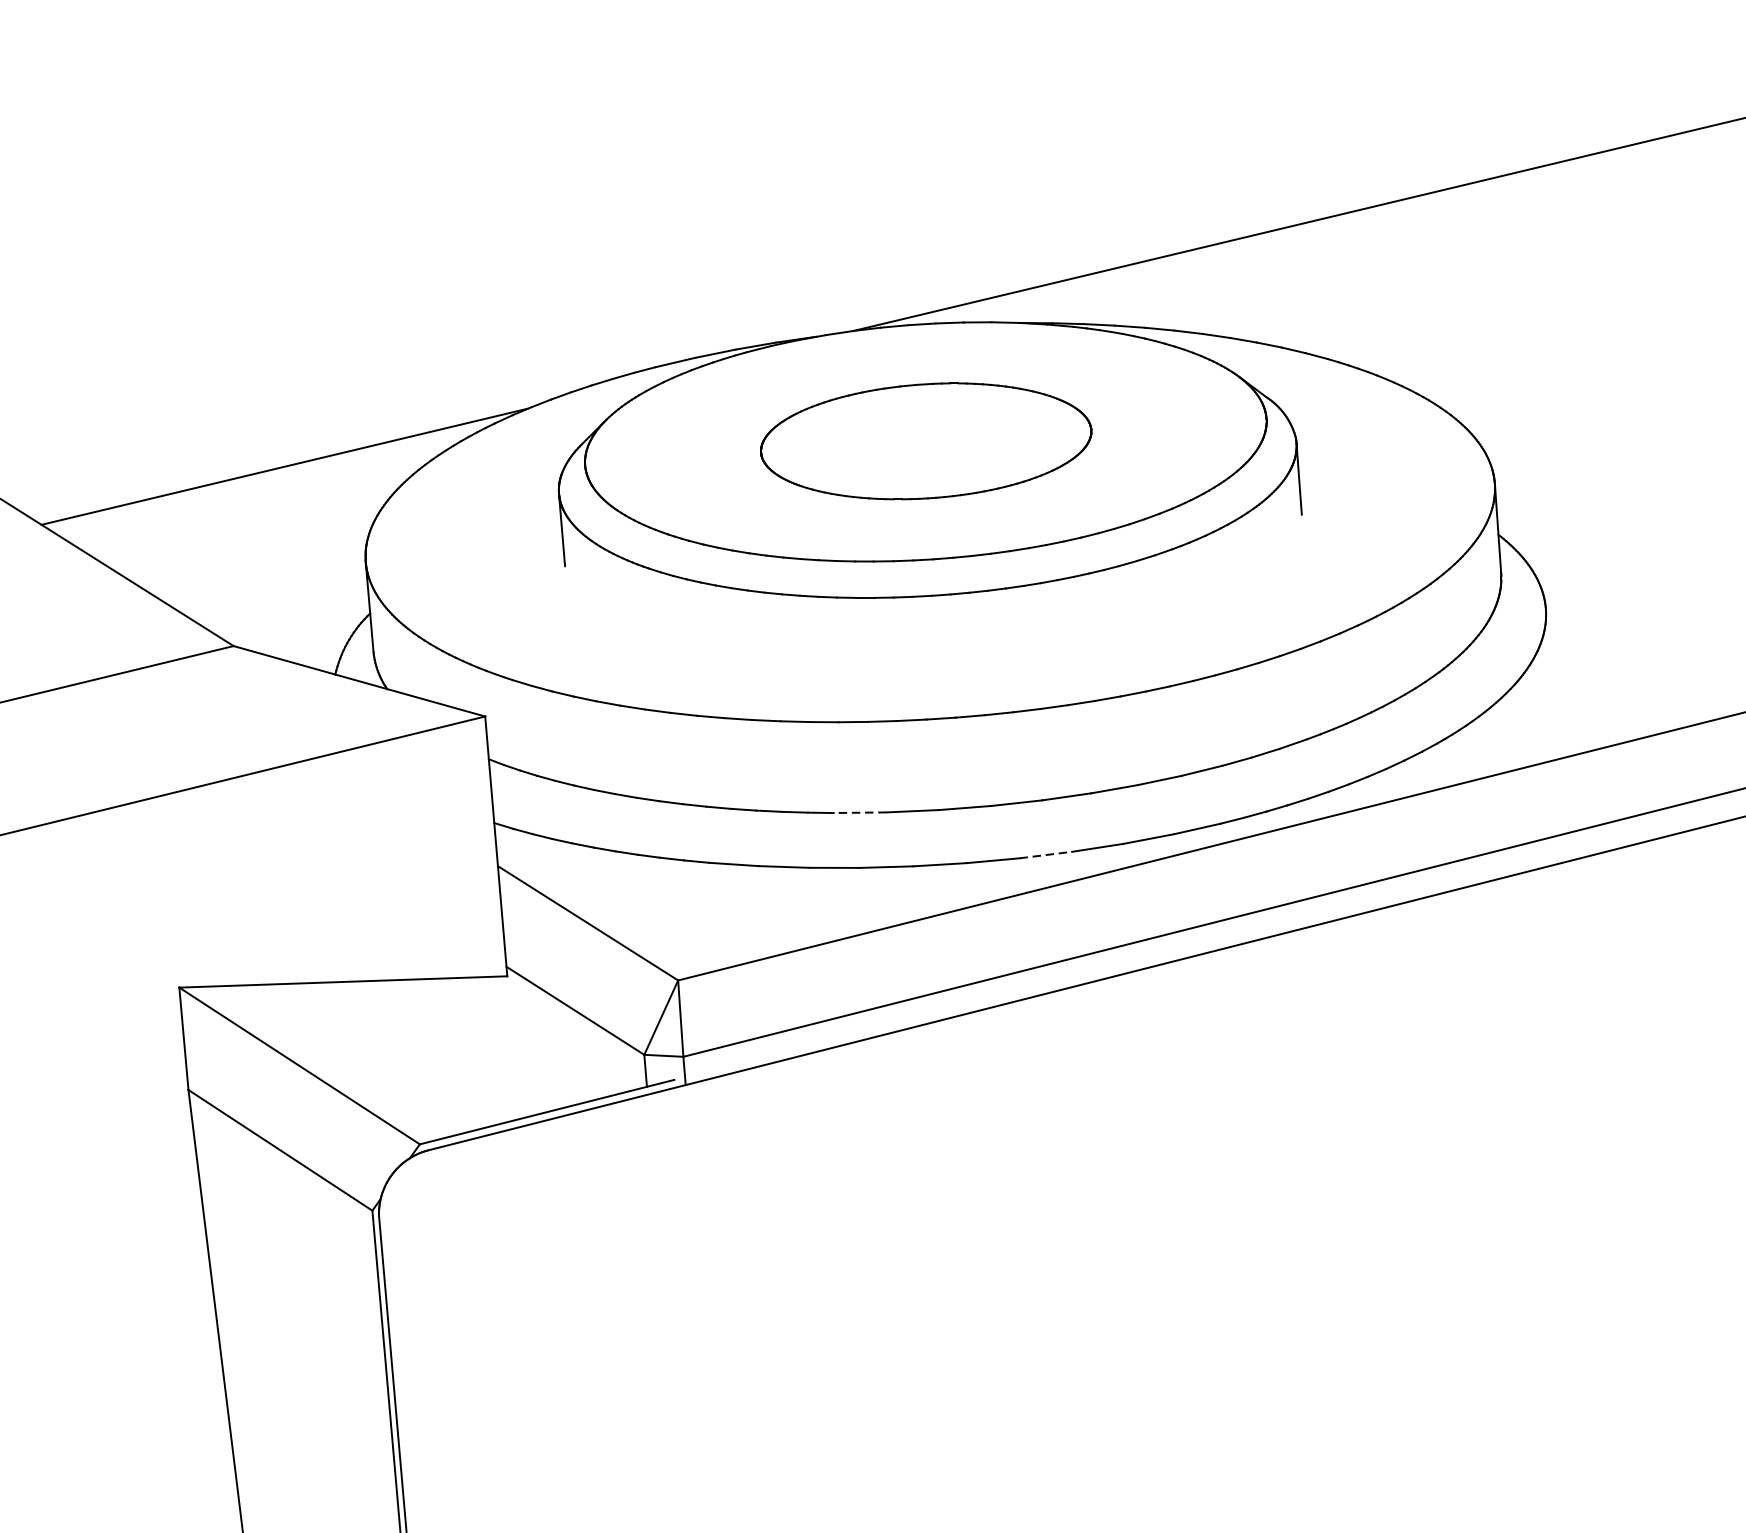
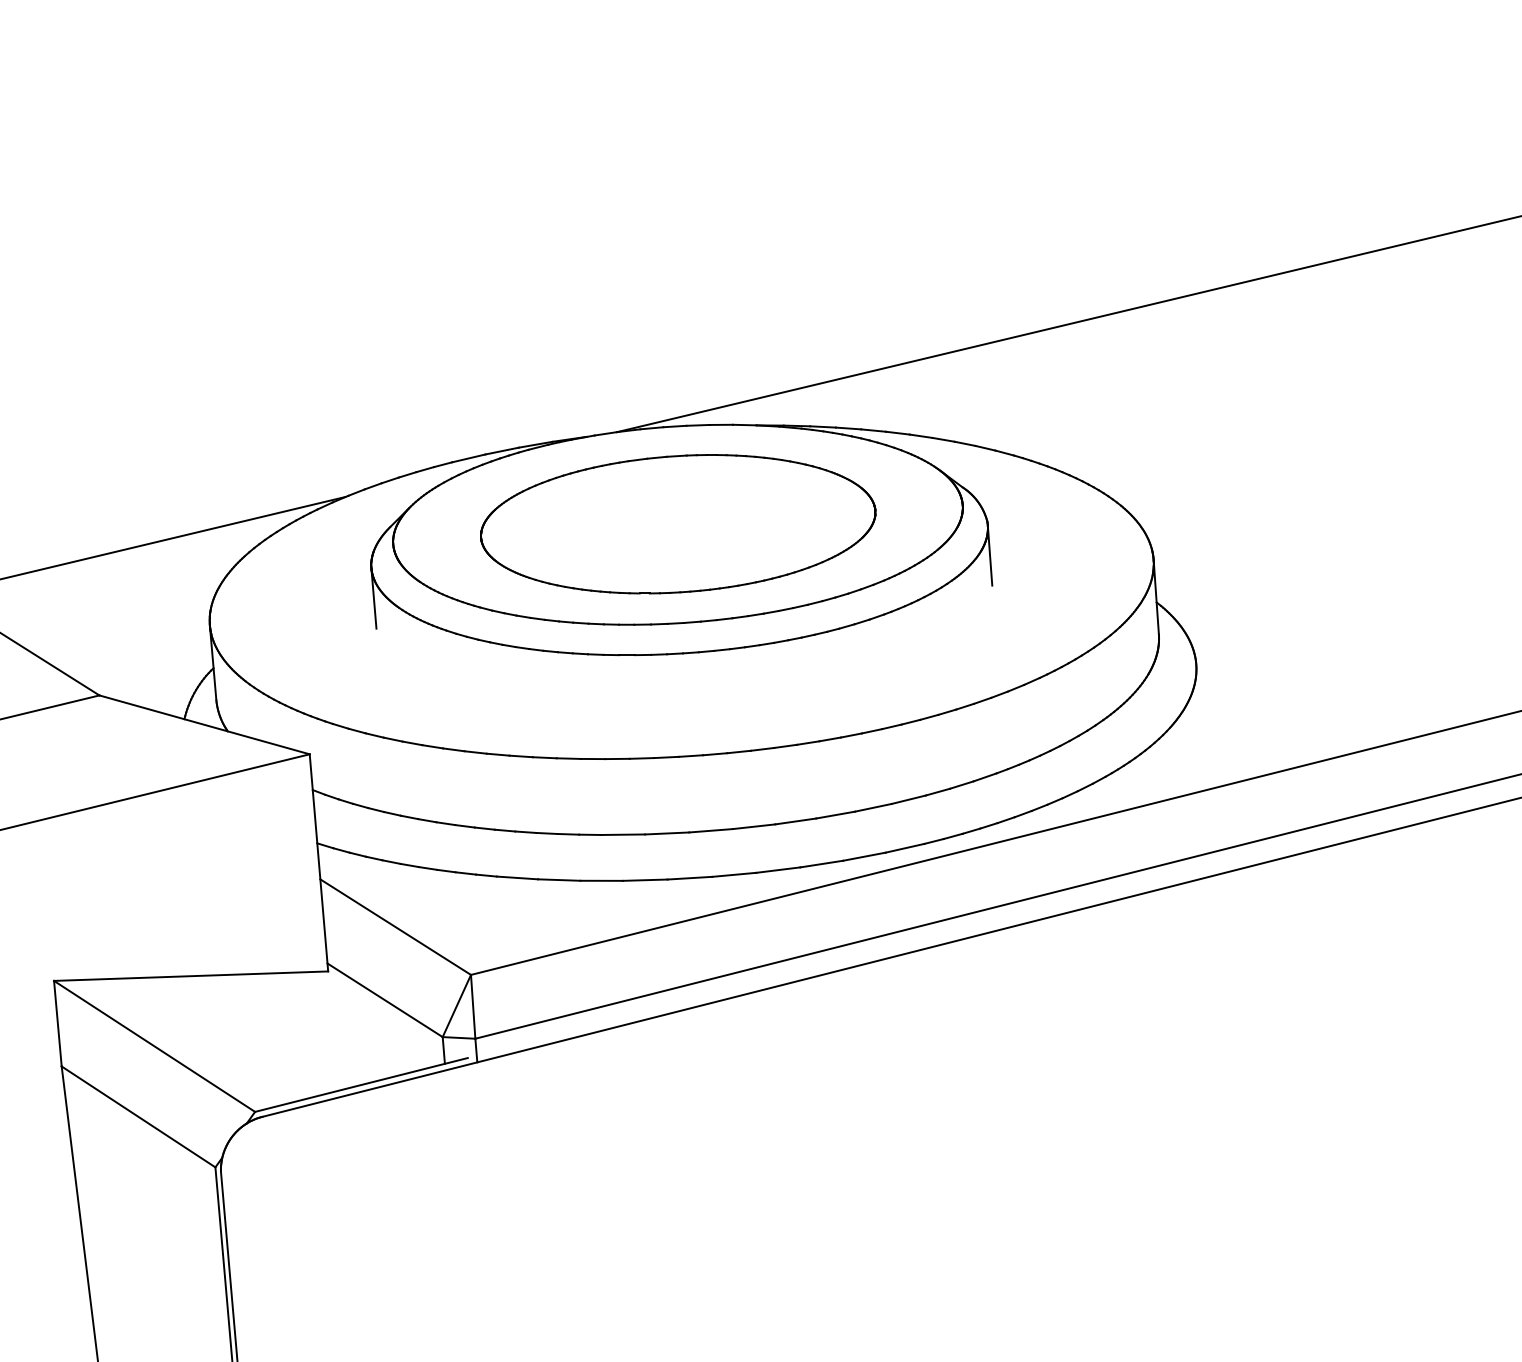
part: (926, 441) -> (678, 524), size x1.43
line: (859, 812) -> (622, 834), dashed -> solid
line: (1046, 855) -> (778, 870), dashed -> solid

